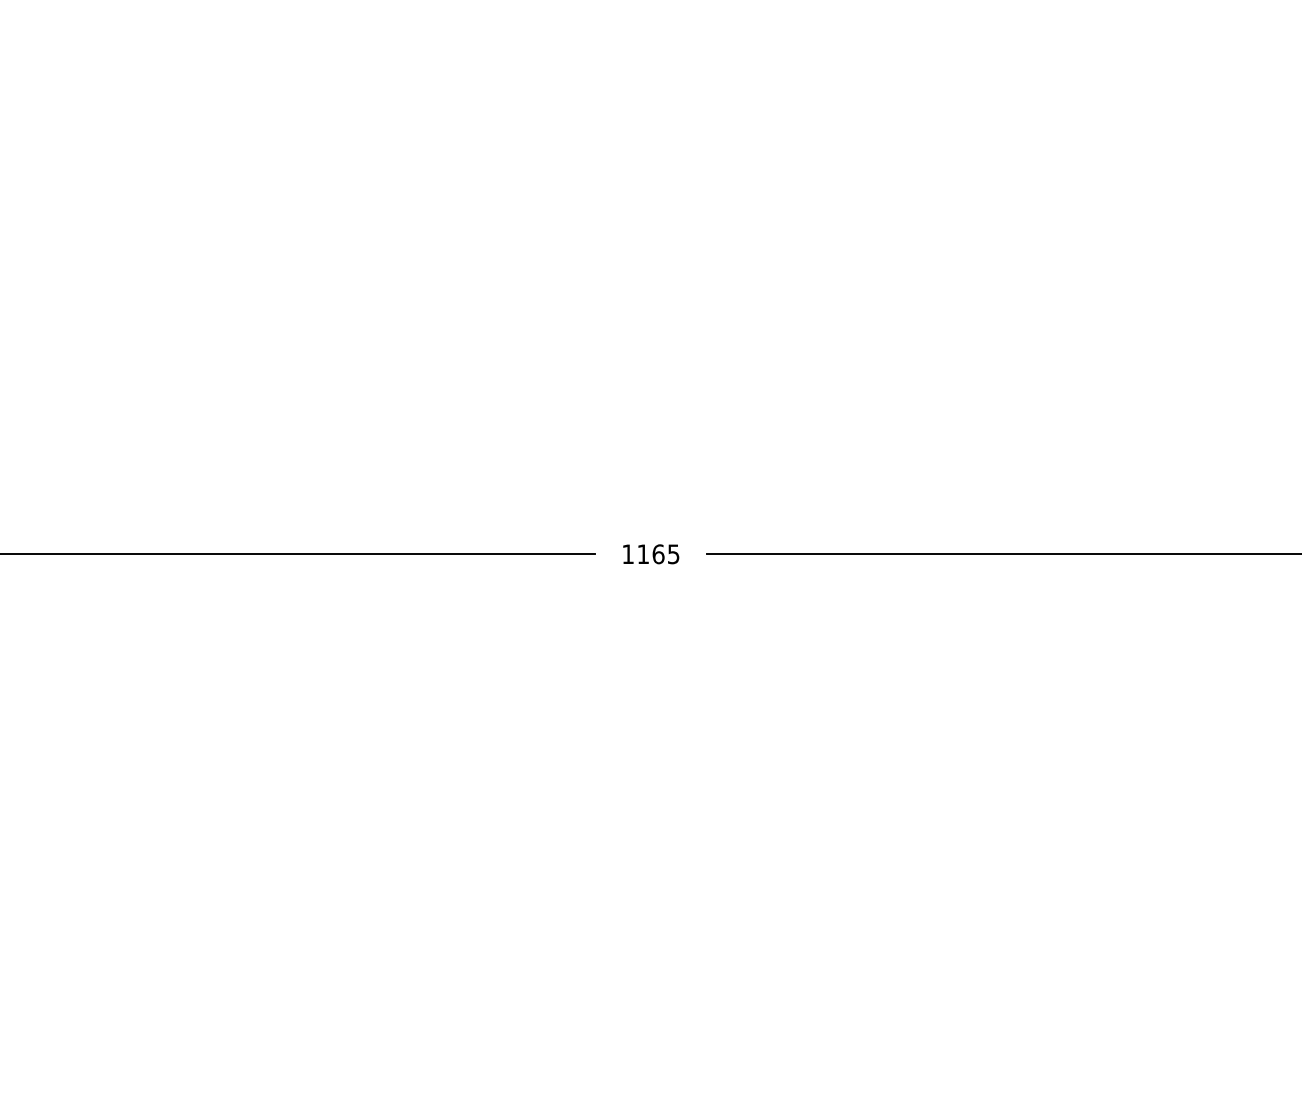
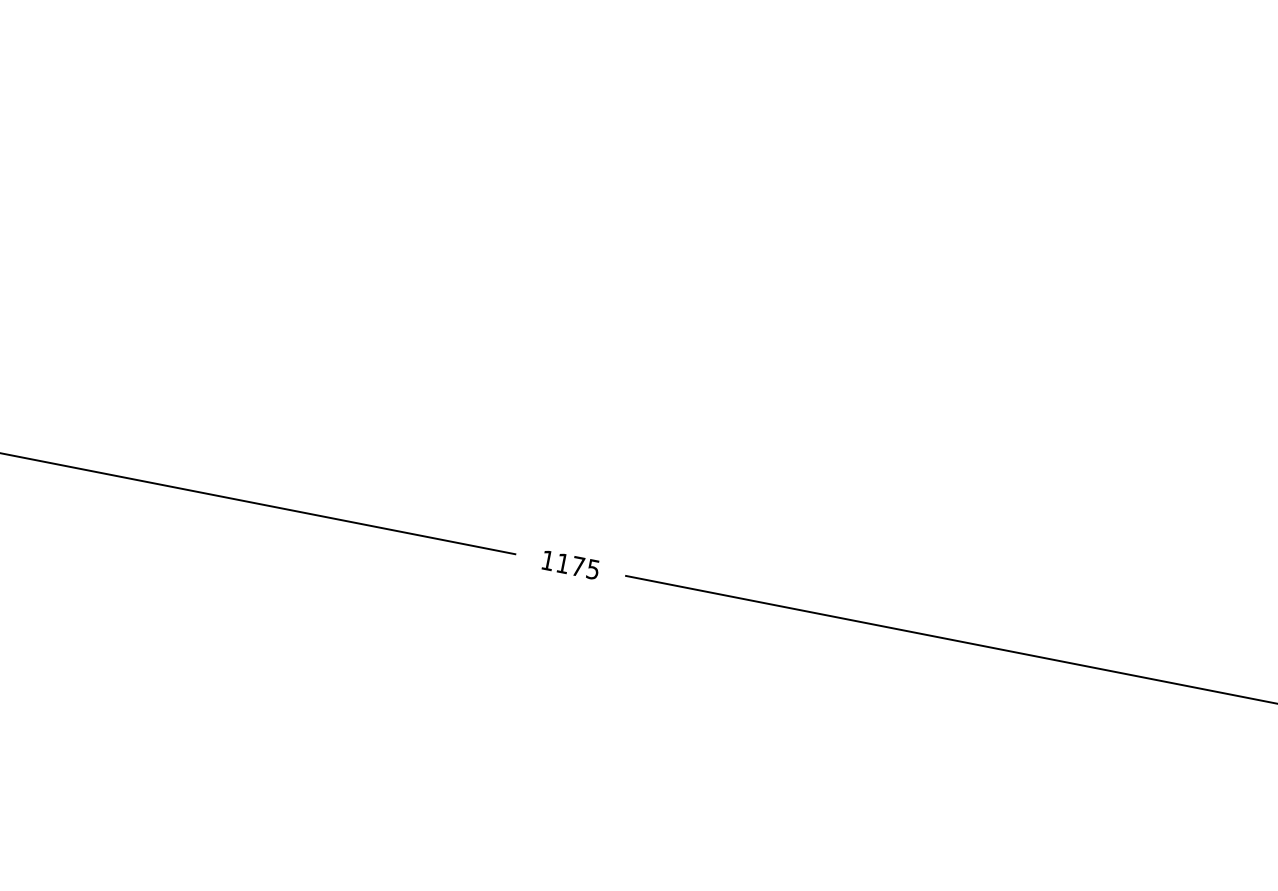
text: (658, 554) -> (578, 566), 1165 -> 1175

